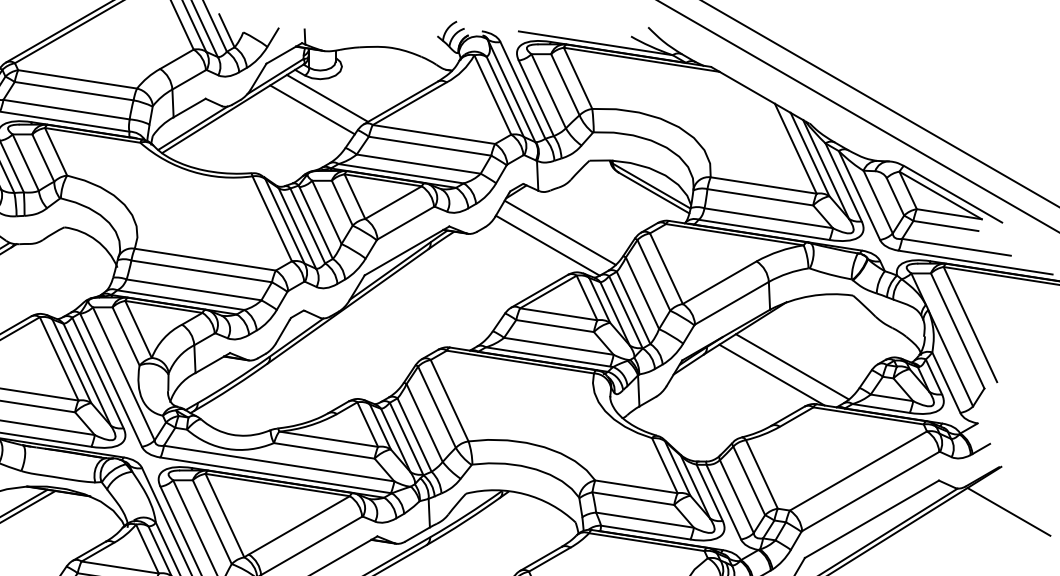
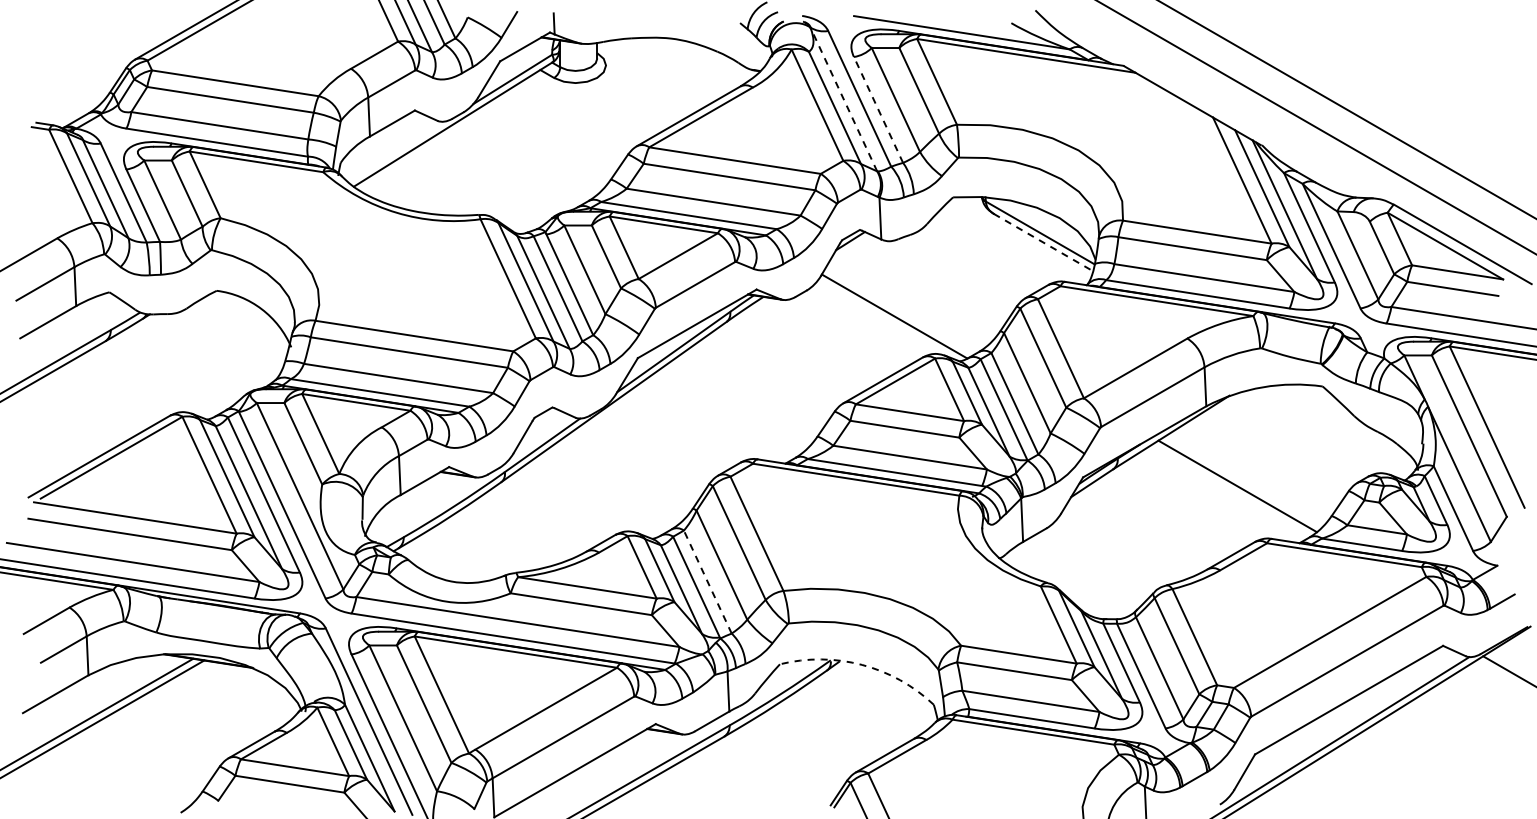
line: (511, 90) -> (843, 98), solid -> dashed
line: (327, 98) -> (585, 109), removed
line: (536, 98) -> (878, 109), solid -> dashed
line: (312, 109) -> (564, 125), removed
line: (192, 128) -> (396, 151), removed
line: (653, 192) -> (1043, 242), solid -> dashed
line: (559, 232) -> (911, 298), removed
line: (771, 374) -> (1208, 497), removed
line: (414, 435) -> (707, 582), solid -> dashed
arc: (524, 493) -> (862, 664), solid -> dashed

